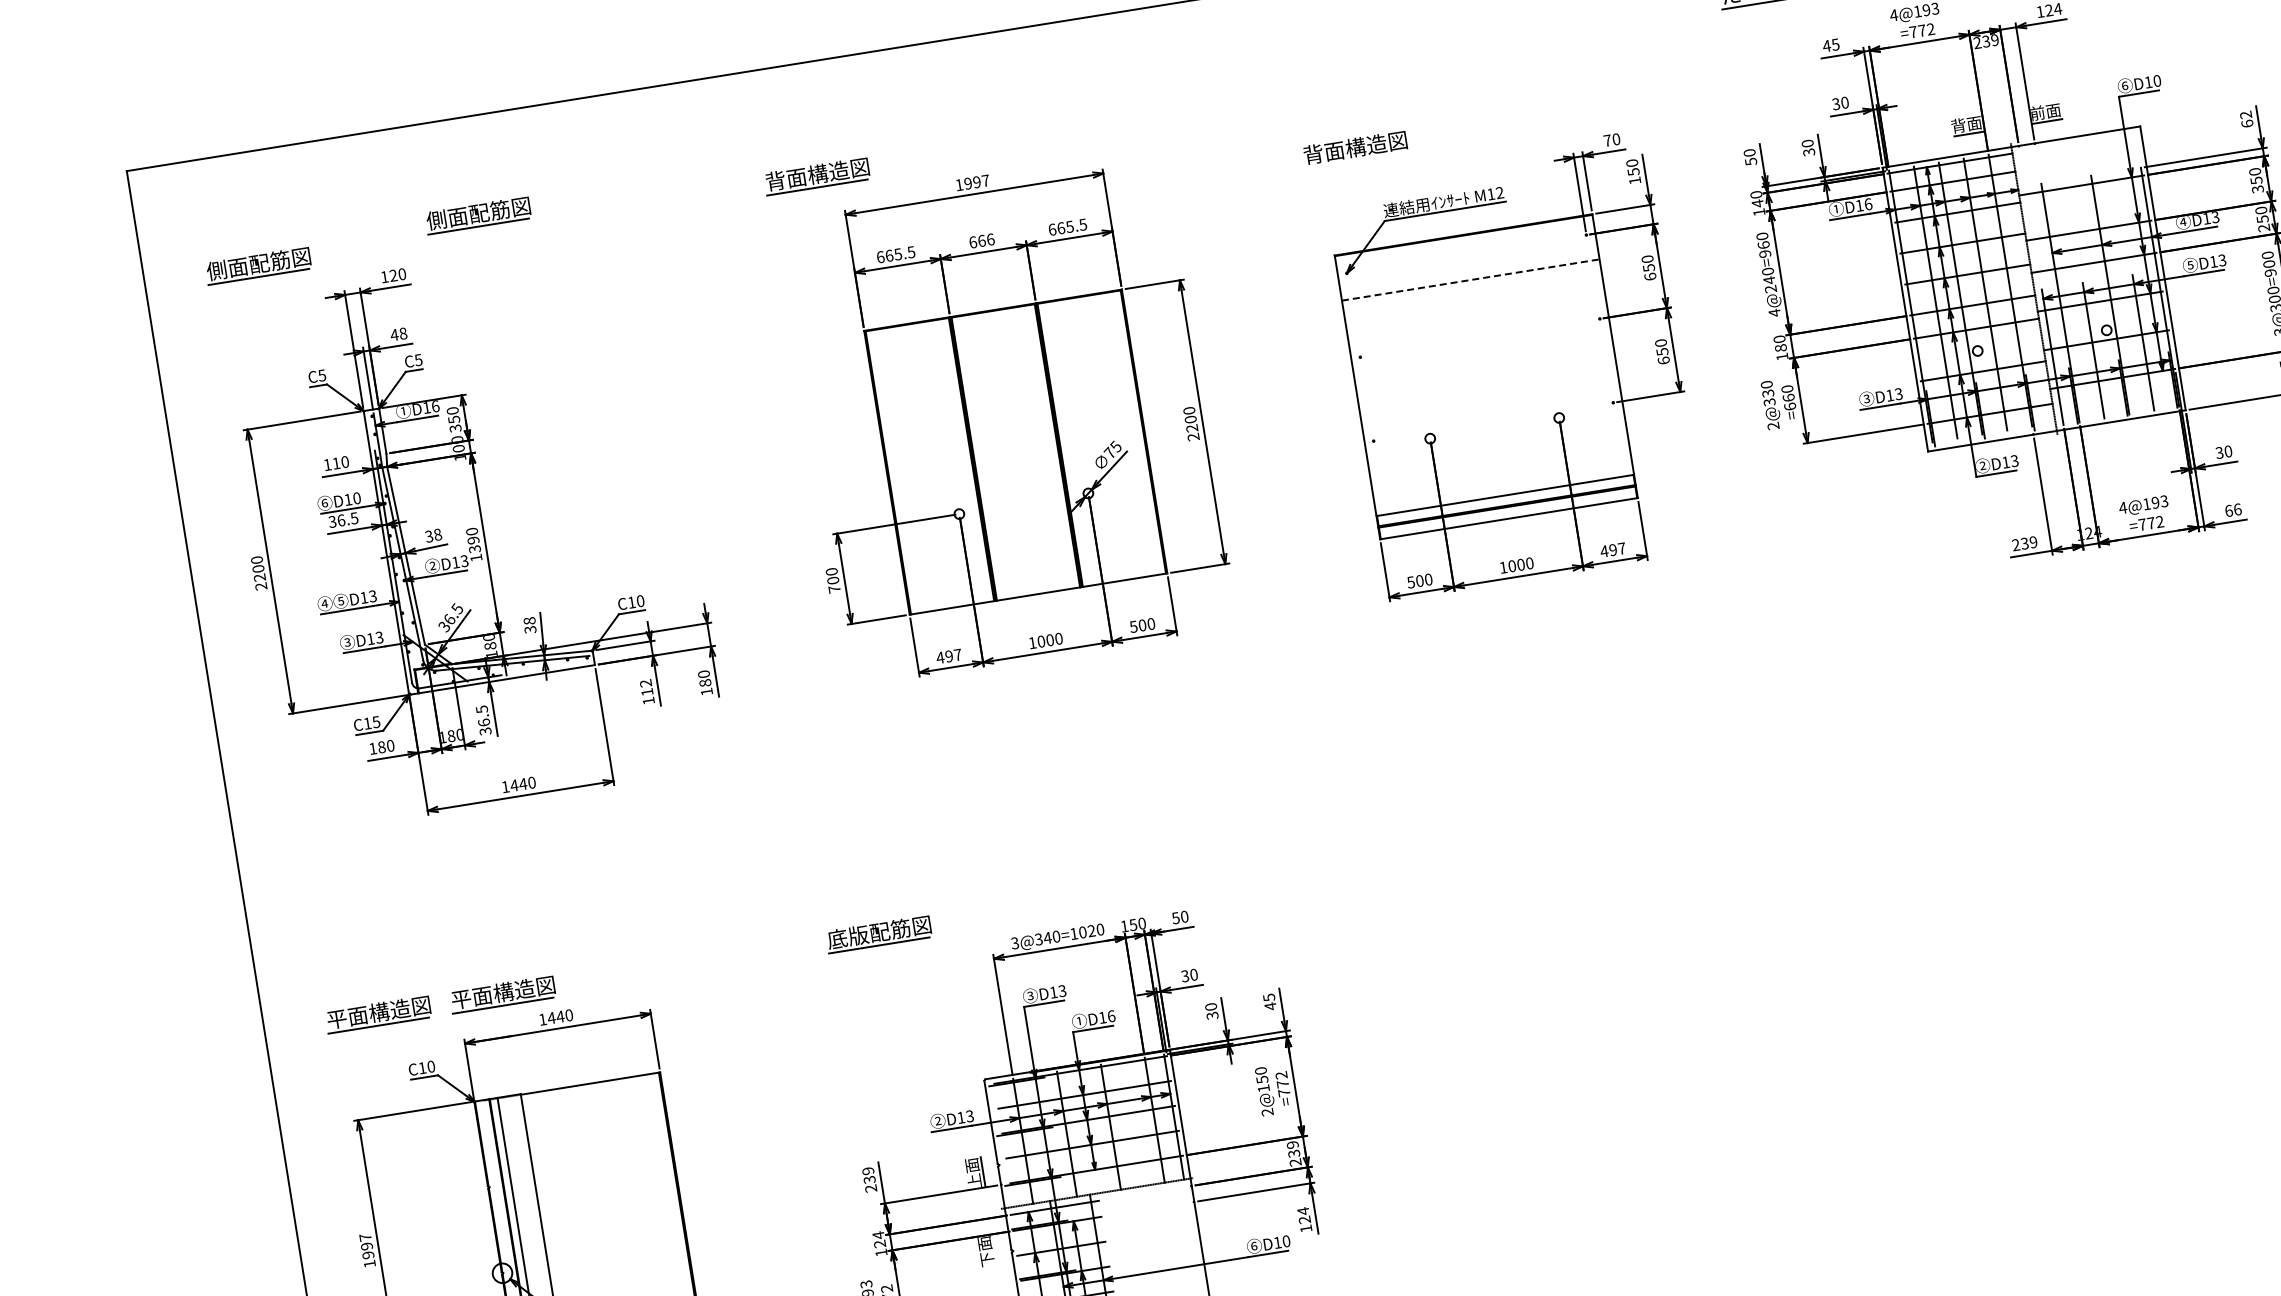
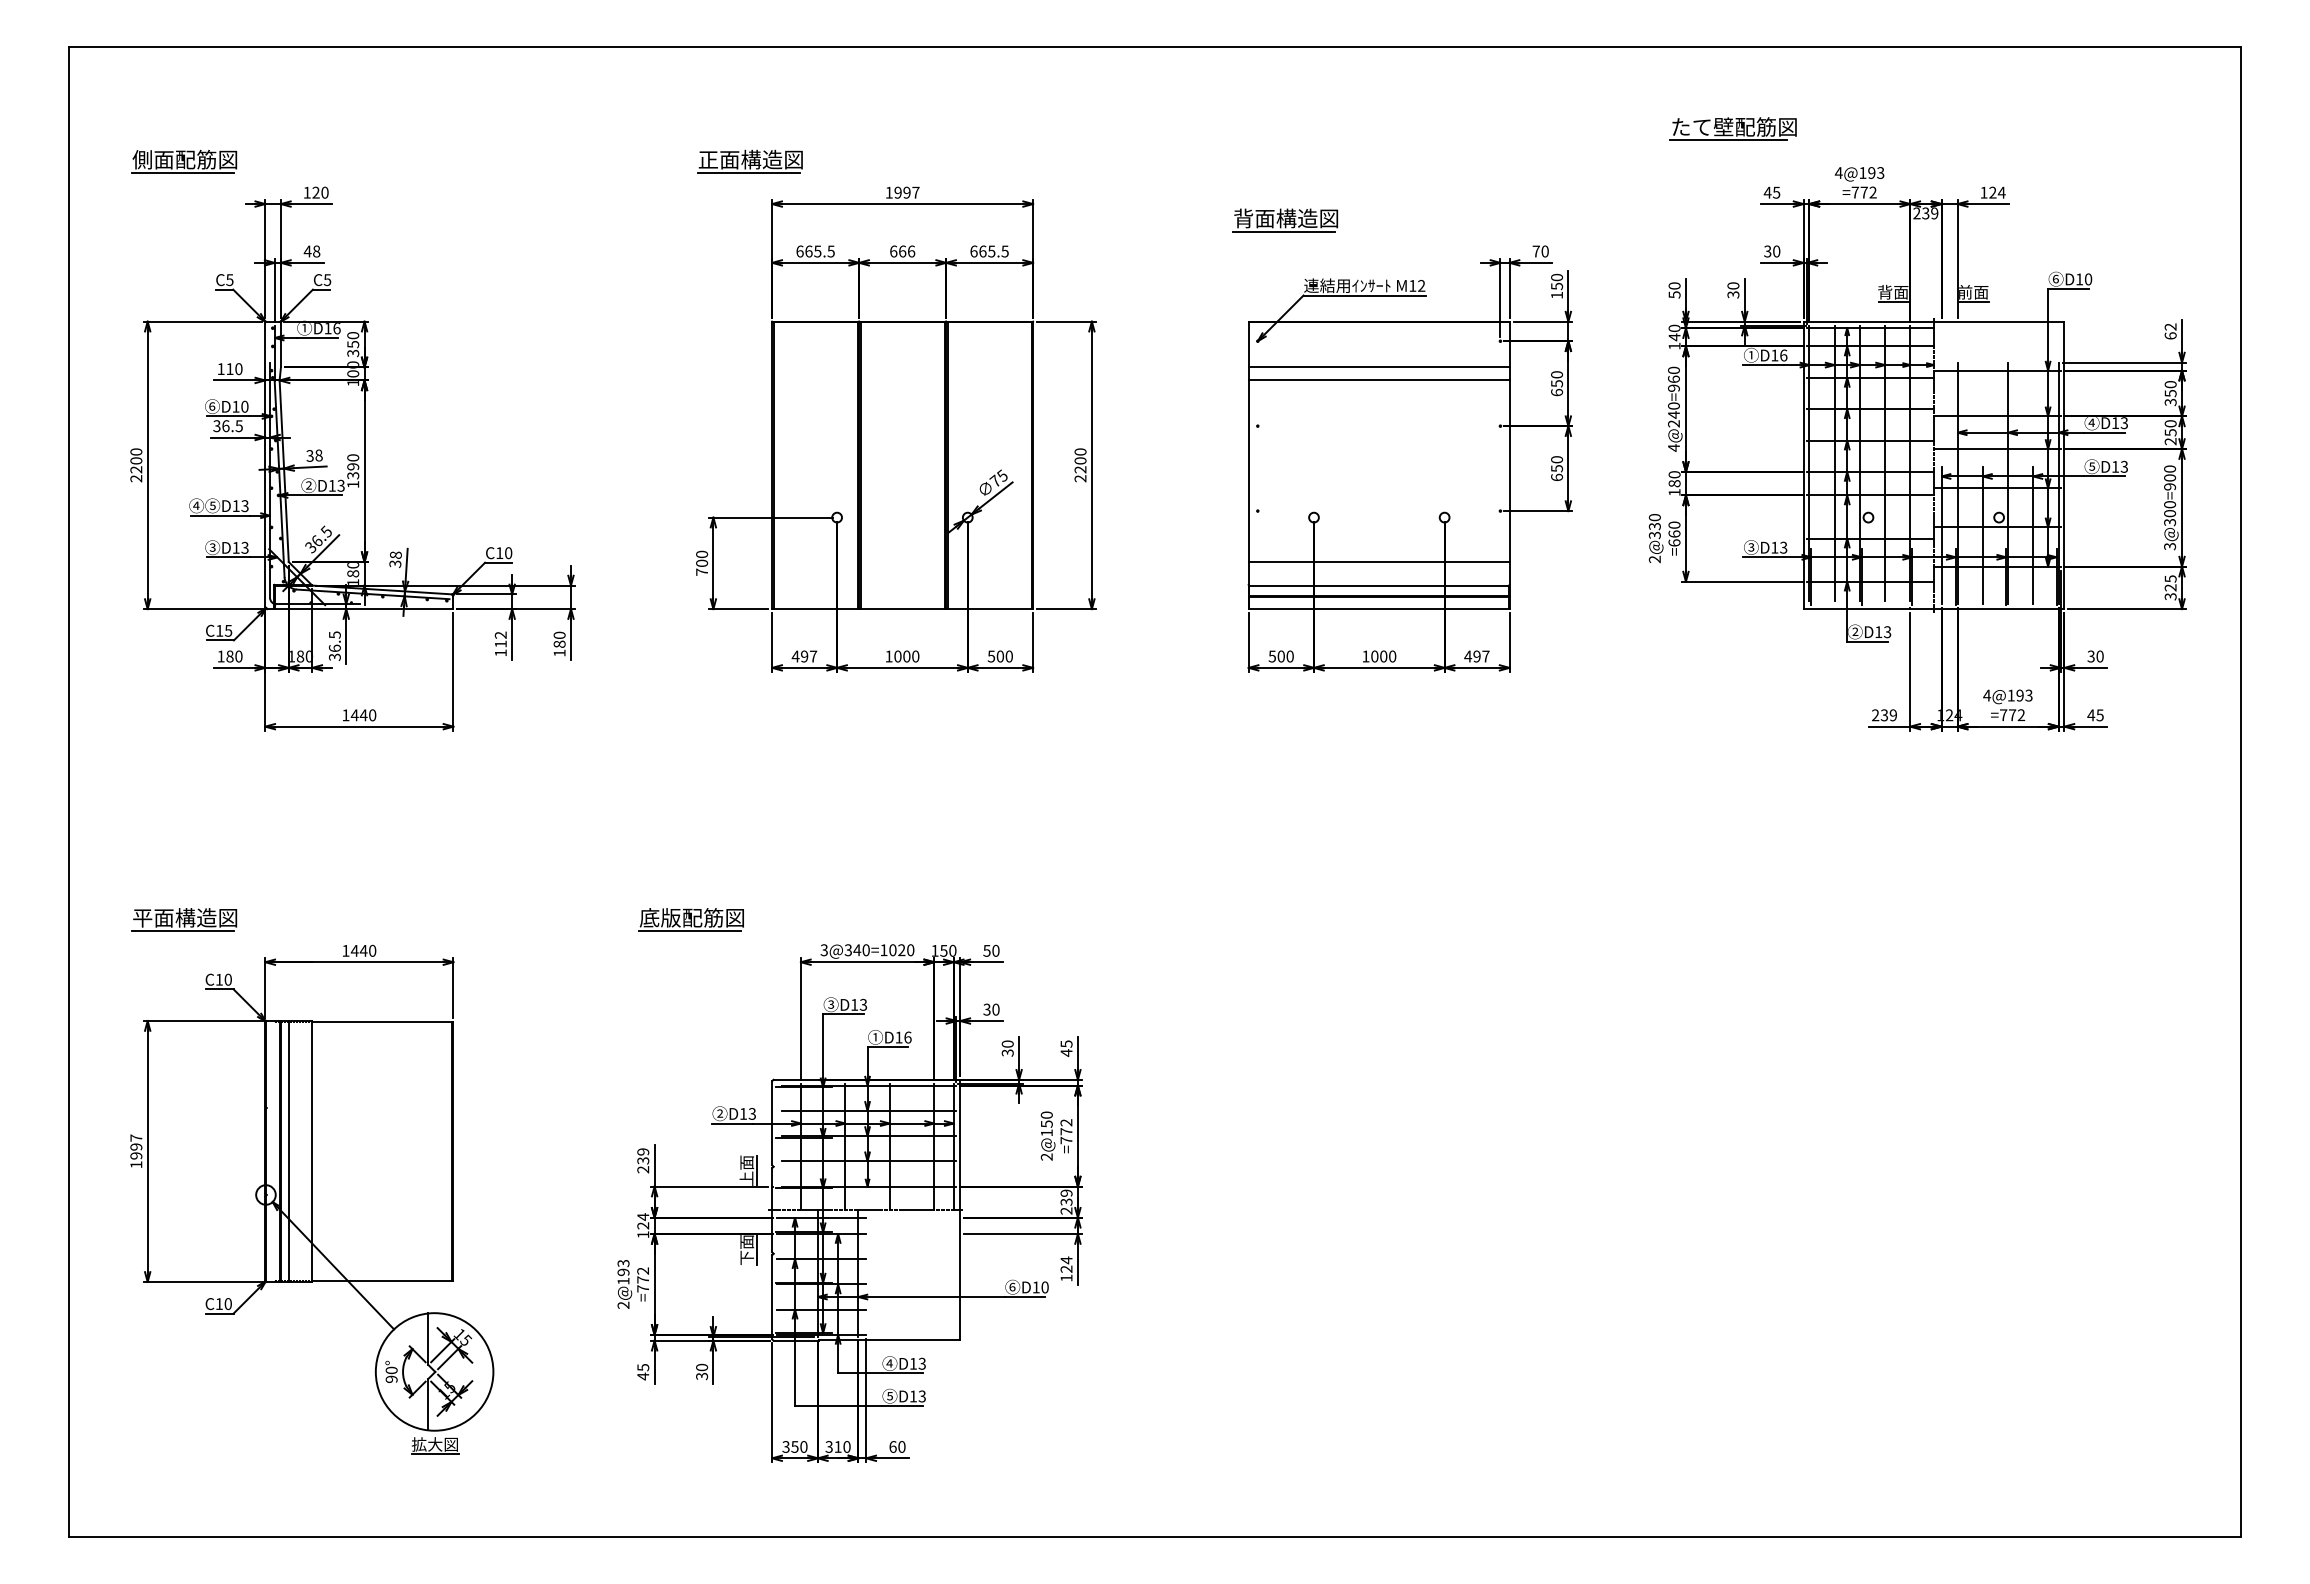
line: (1354, 160) -> (1283, 231), added
text: (774, 180) -> (707, 159), 背面構造図 -> 正面構造図
part: (478, 215) -> (409, 146), removed
line: (1471, 280) -> (1379, 367), dashed -> solid
line: (1472, 293) -> (1378, 380), added
line: (1501, 472) -> (1378, 562), added
text: (2233, 510) -> (2095, 715), 66 -> 45
part: (502, 994) -> (310, 919), removed
line: (995, 1249) -> (756, 1249), added

